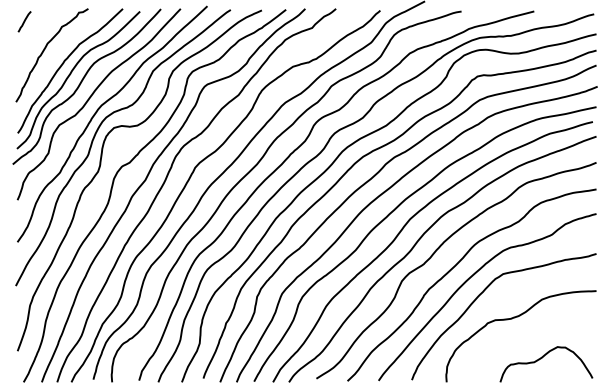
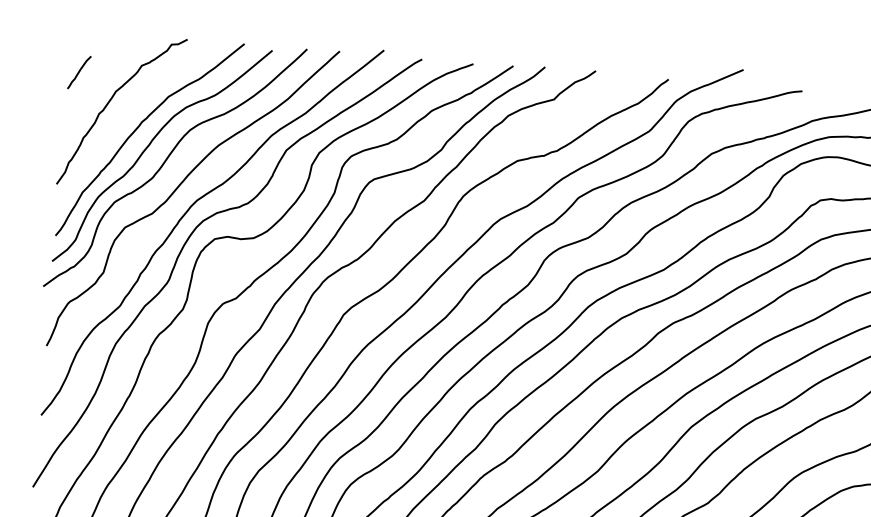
line: (24, 21) -> (79, 72), moved

